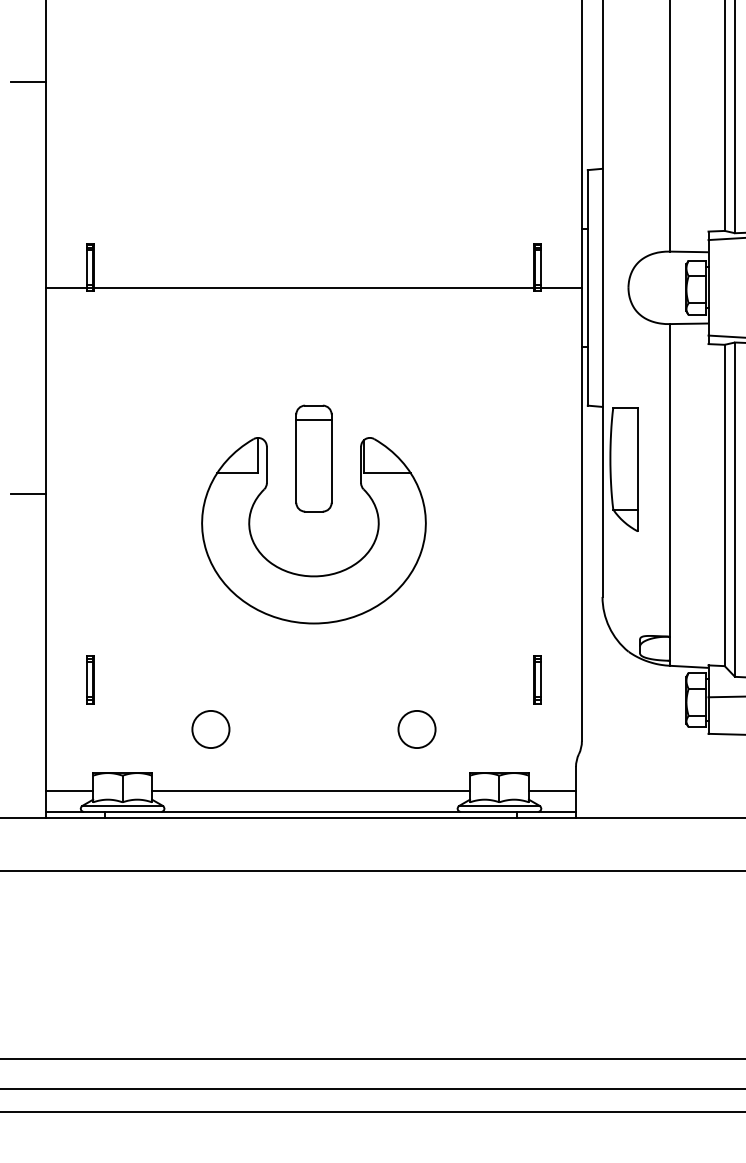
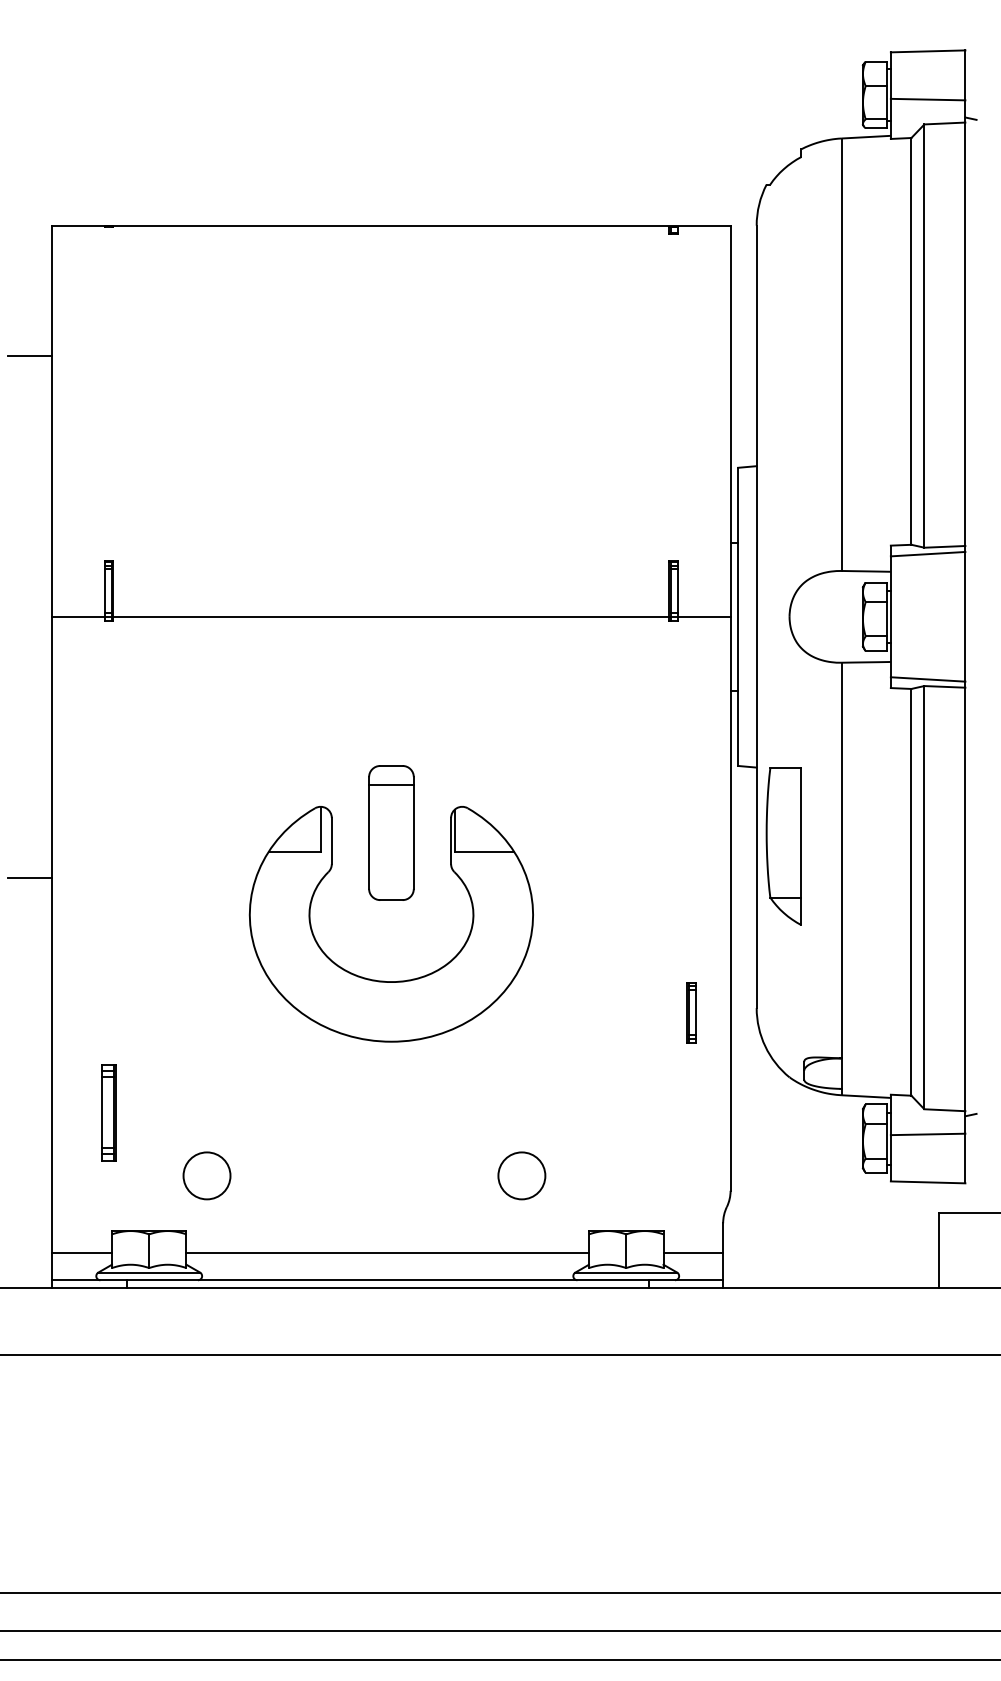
part: (90, 679) -> (108, 1112), size x1.6
part: (536, 679) -> (691, 1012), moved
circle: (210, 729) -> (206, 1175), moved

